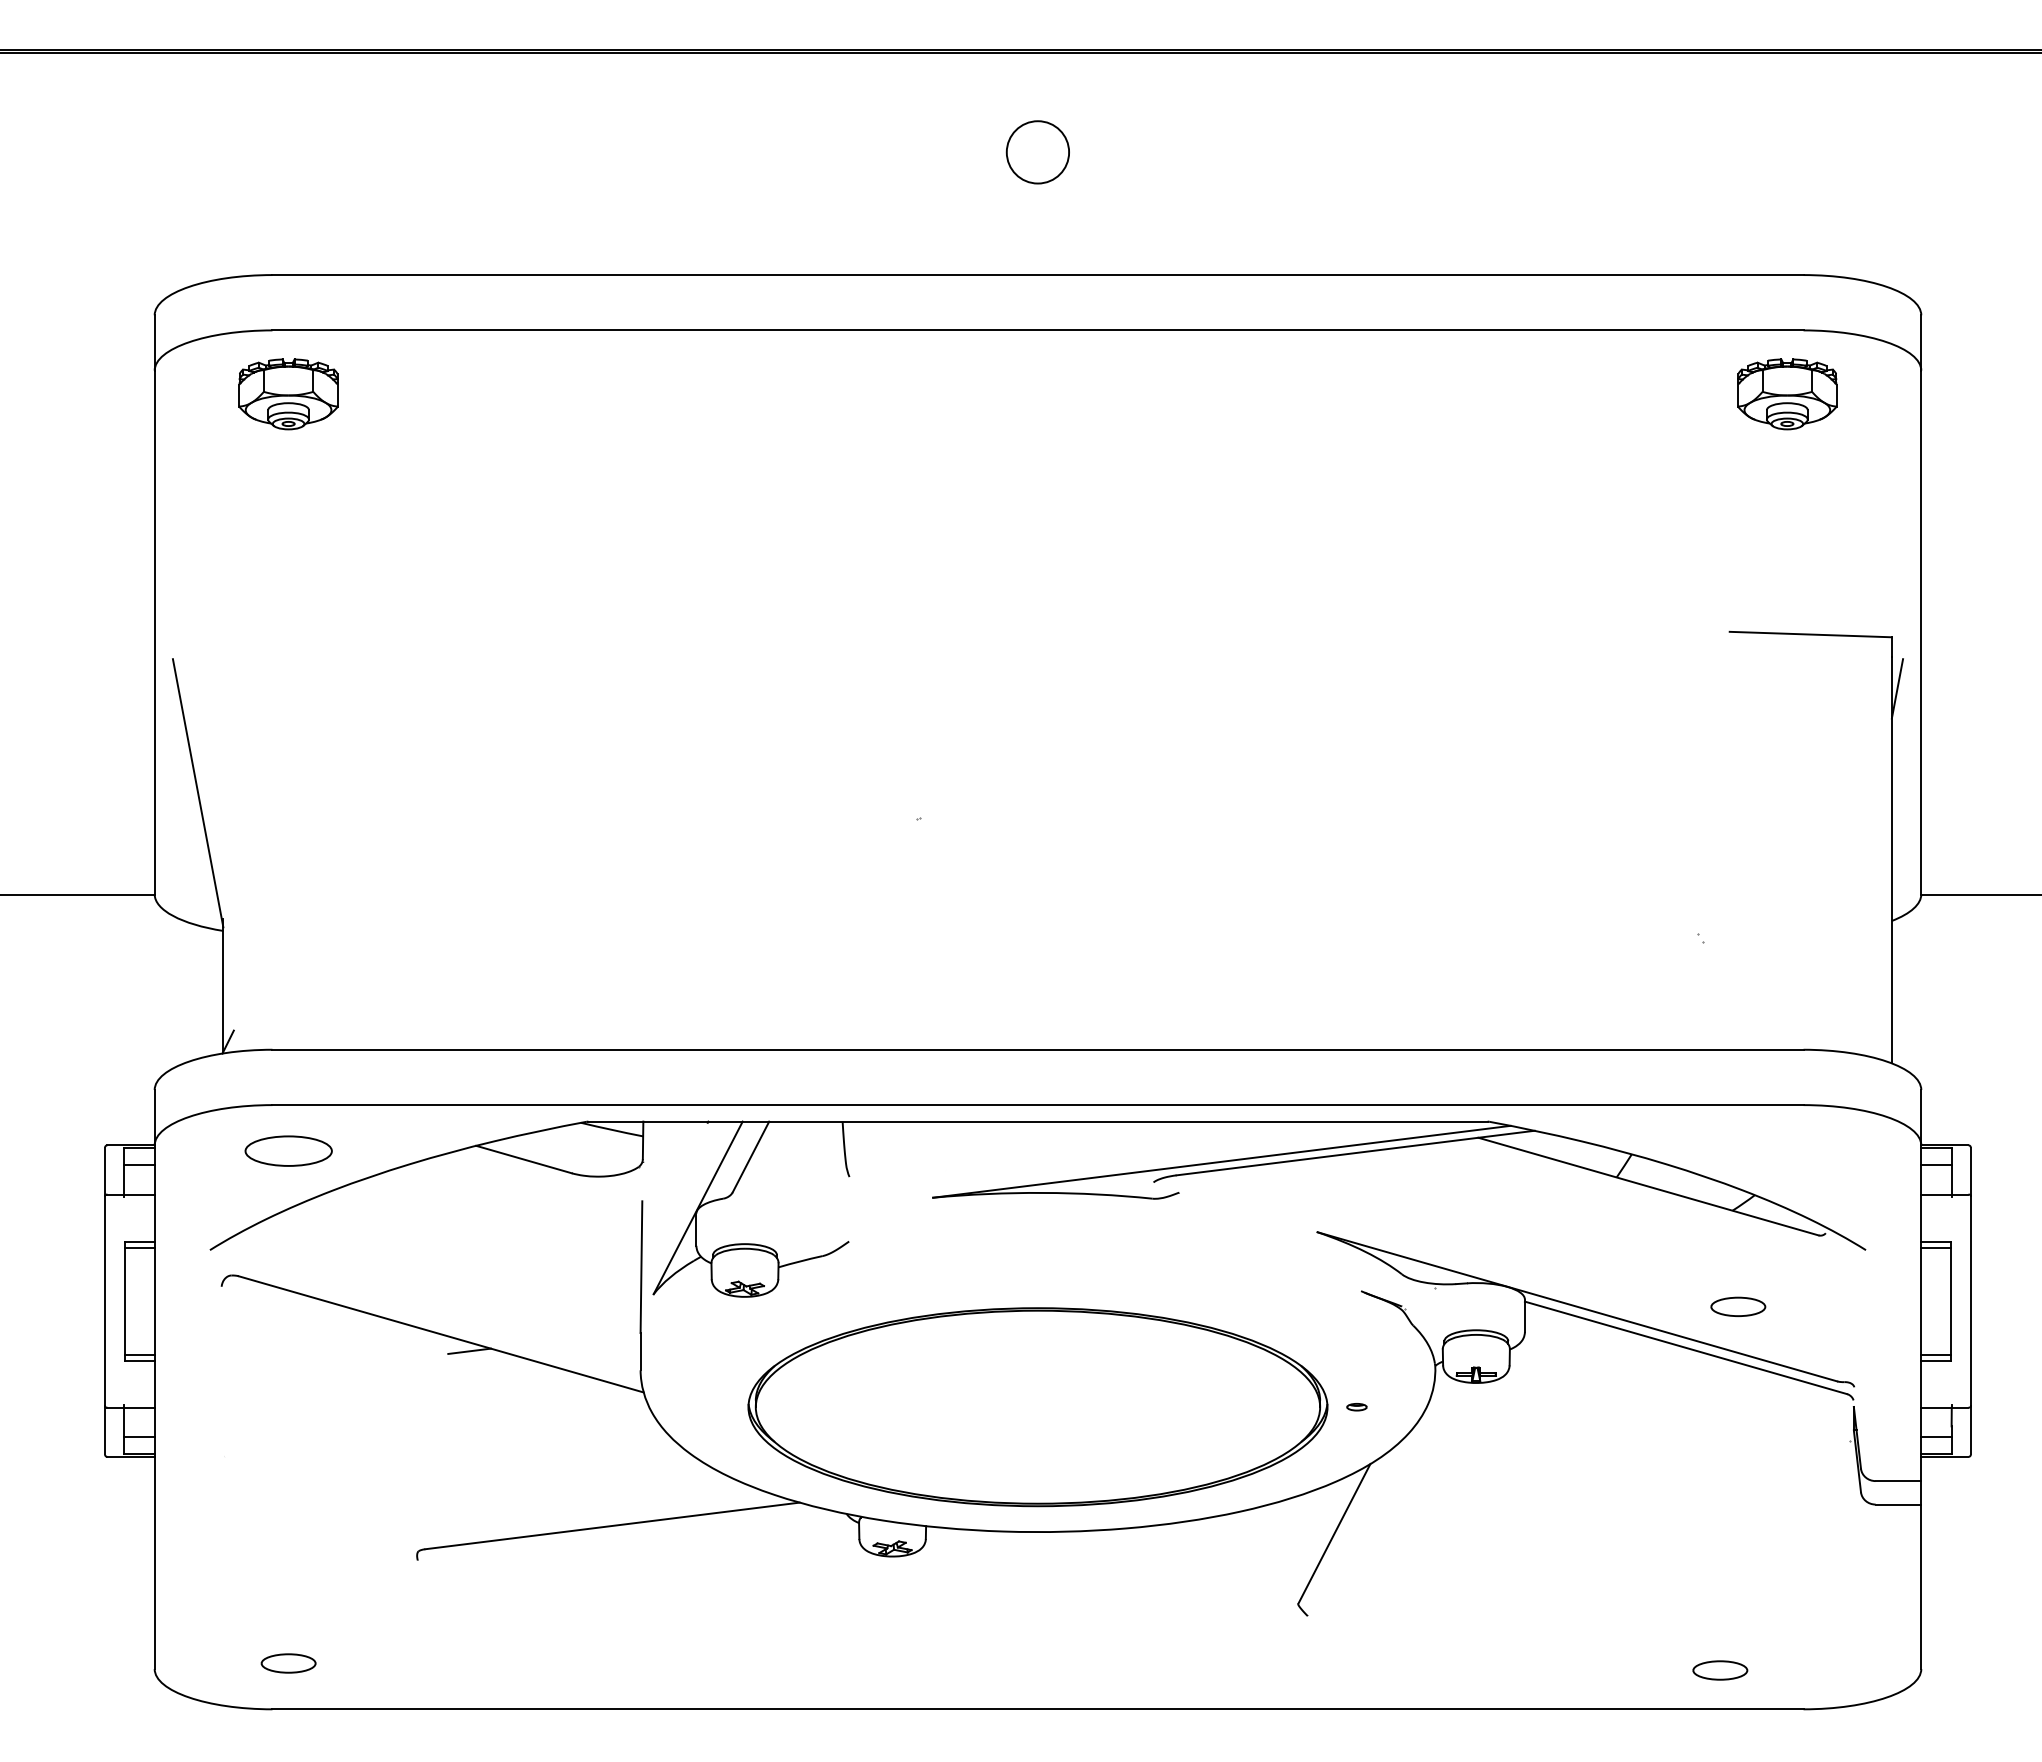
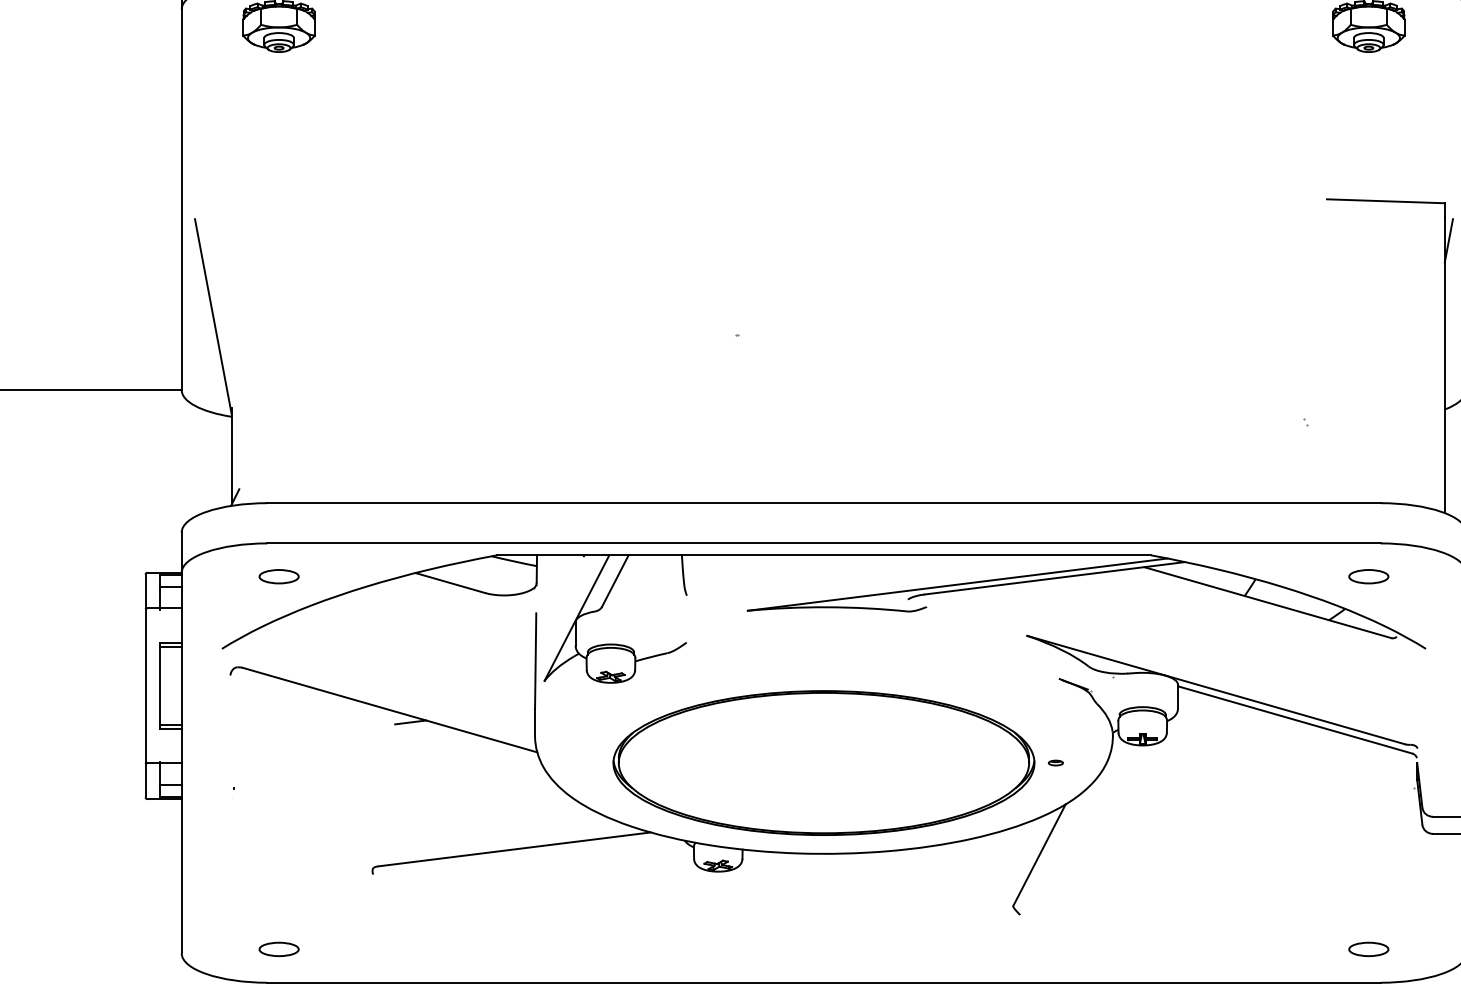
part: (288, 1150) -> (279, 576), size x0.62
part: (1738, 1306) -> (1368, 576), moved
part: (1720, 1670) -> (1368, 949), moved

